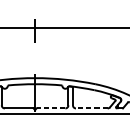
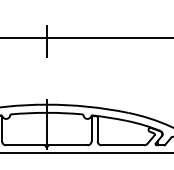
line: (50, 108) -> (67, 145), dashed -> solid
line: (91, 108) -> (122, 145), dashed -> solid

